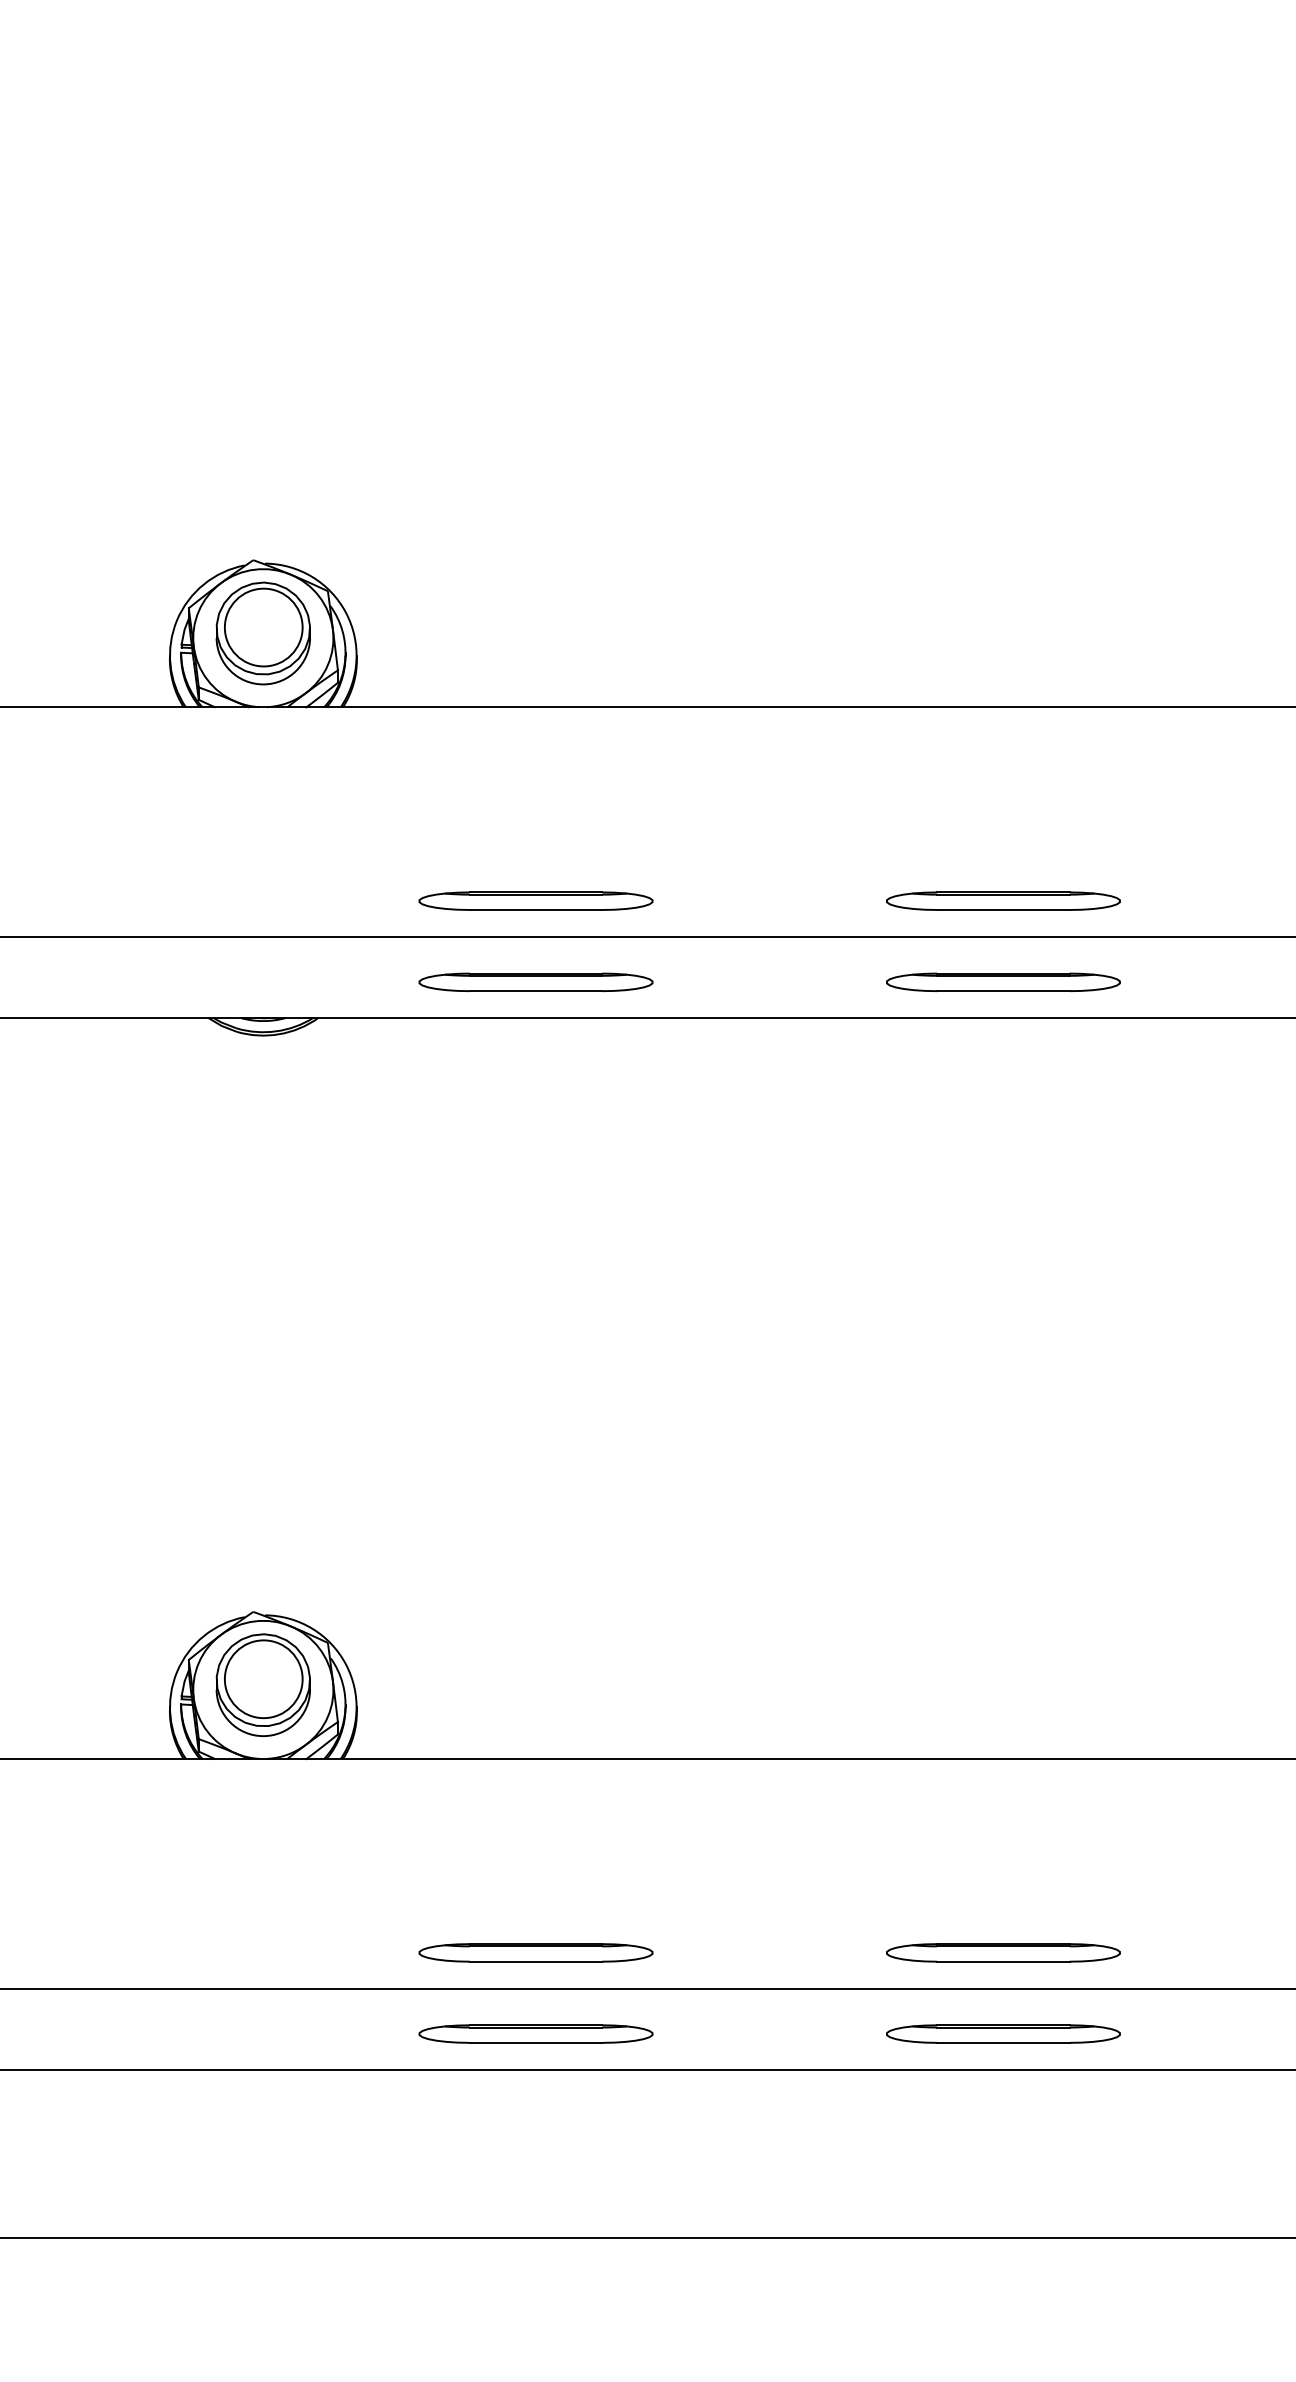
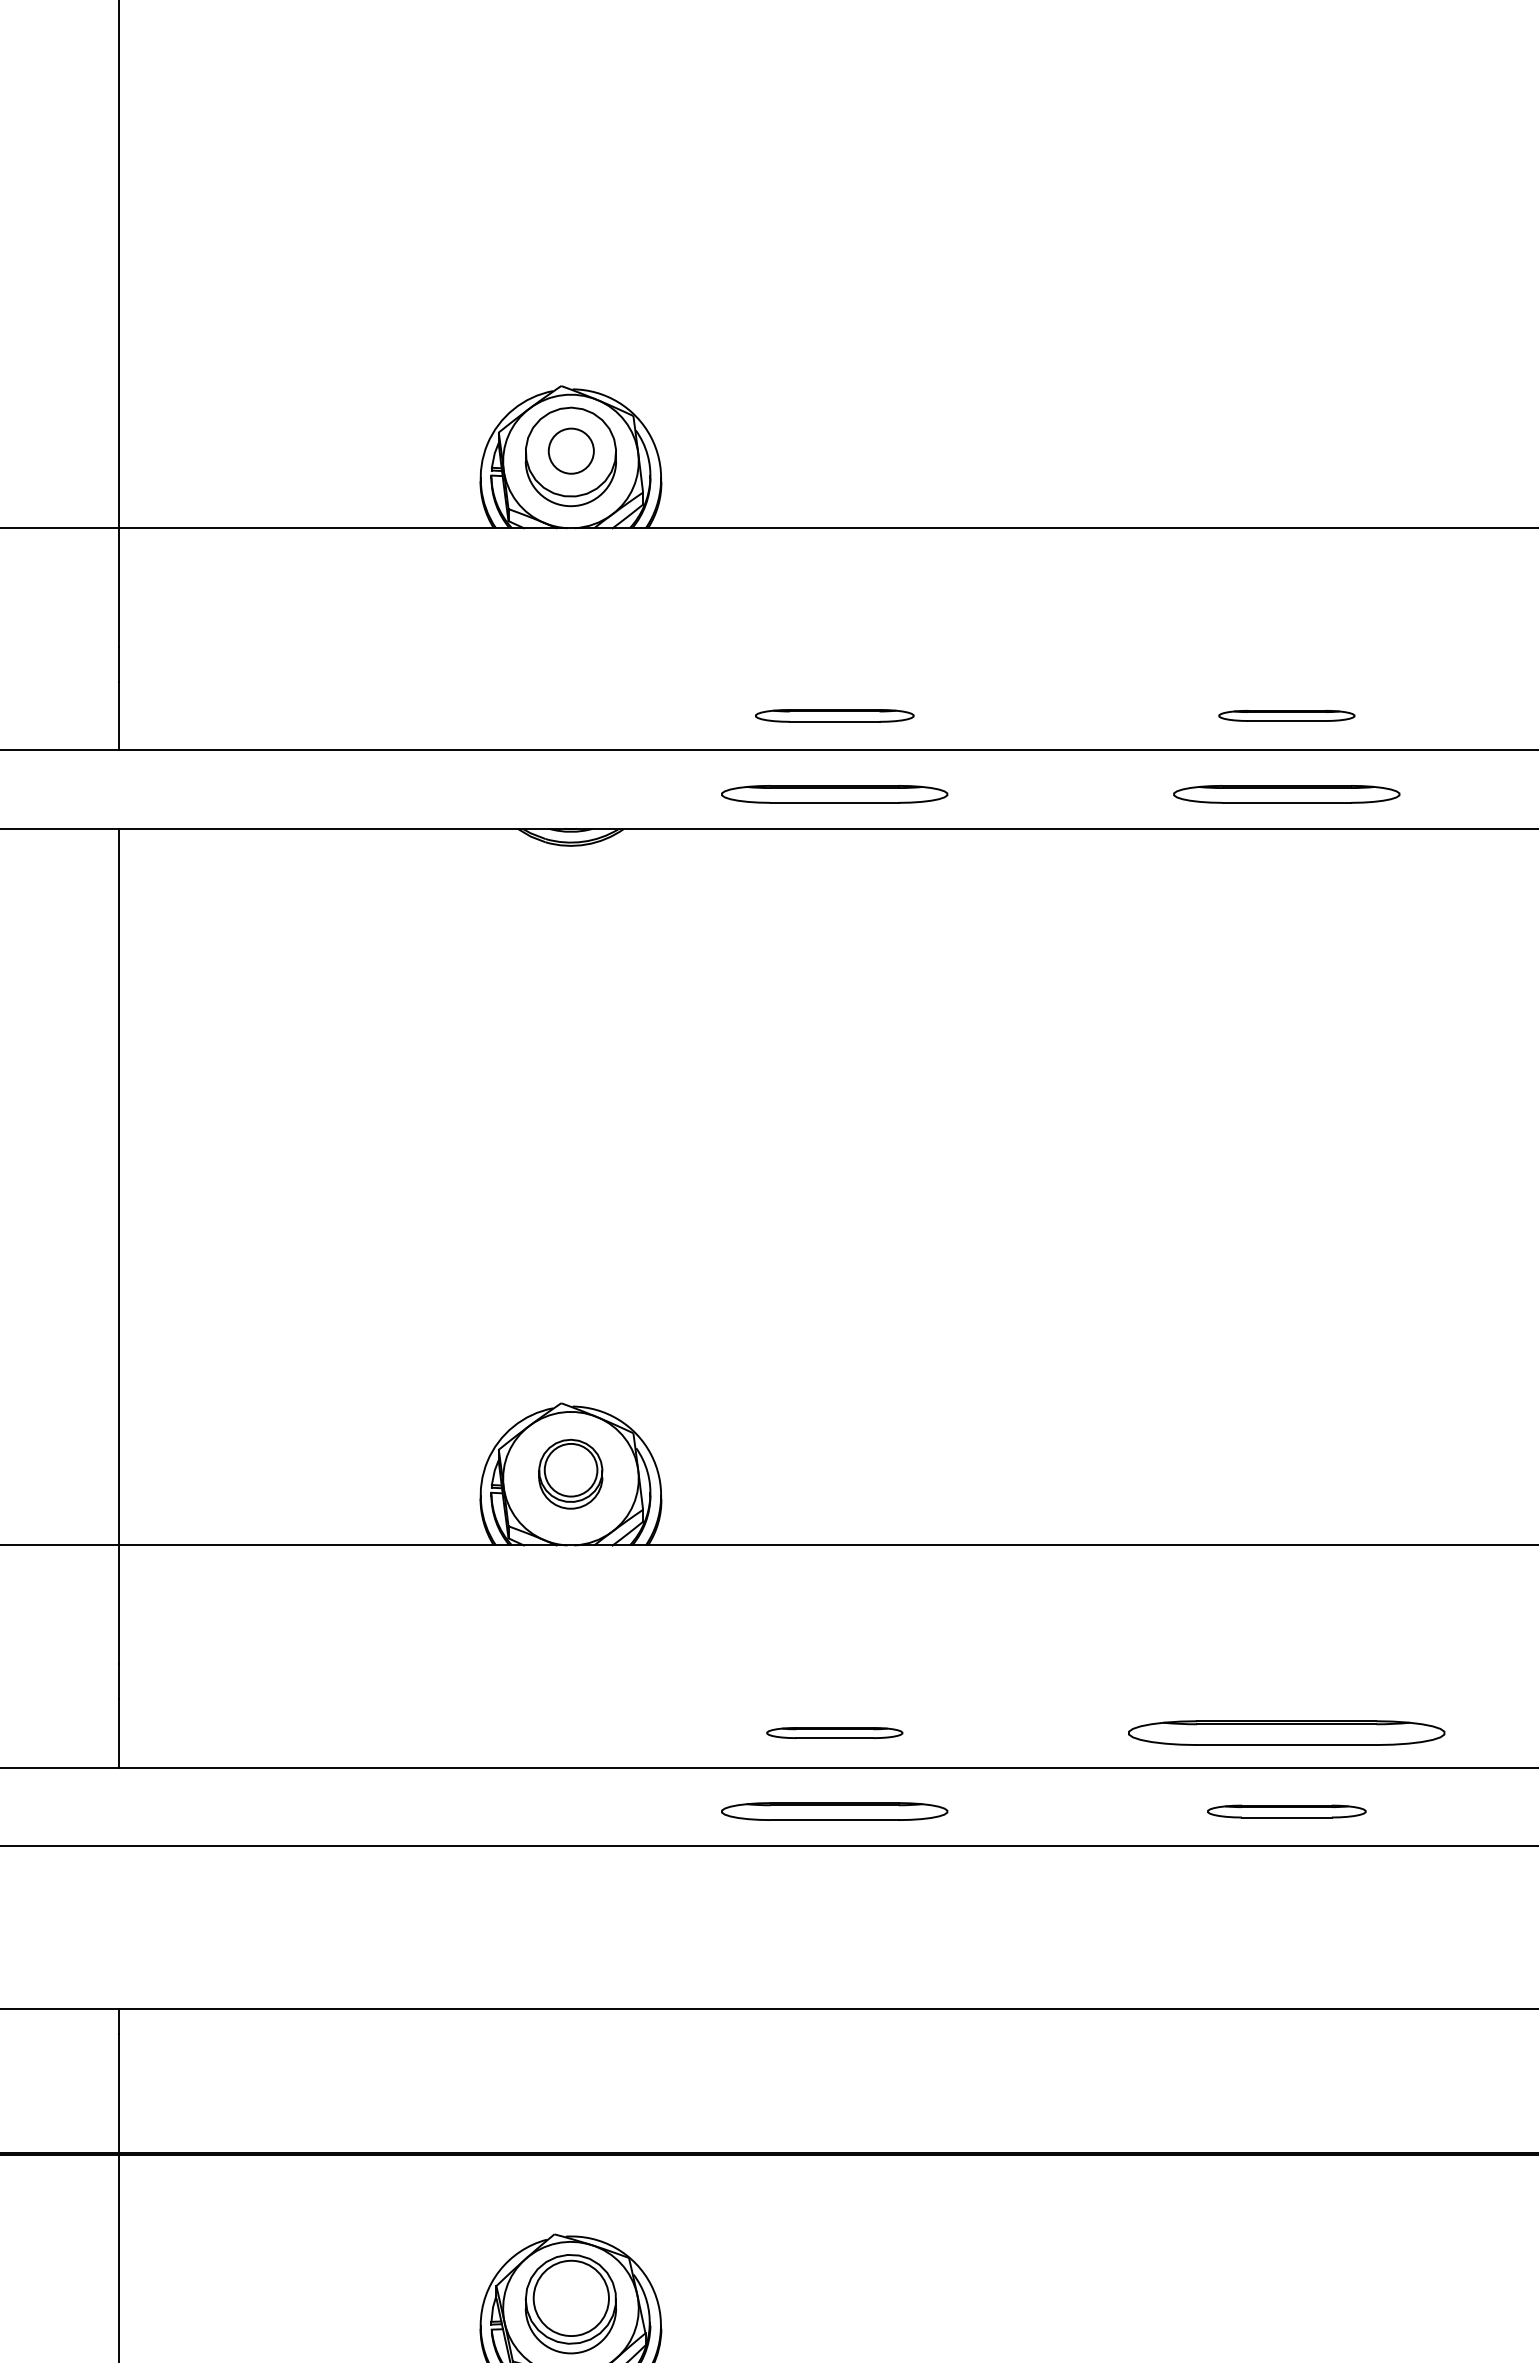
circle: (262, 626) -> (570, 450), size x0.6
part: (535, 900) -> (834, 715), size x0.7
part: (1003, 900) -> (1286, 715), size x0.6
part: (262, 1685) -> (570, 1474), size x0.7
part: (535, 1952) -> (834, 1732), size x0.6
part: (1003, 1952) -> (1286, 1732), size x1.4
part: (1003, 2033) -> (1286, 1811), size x0.7

